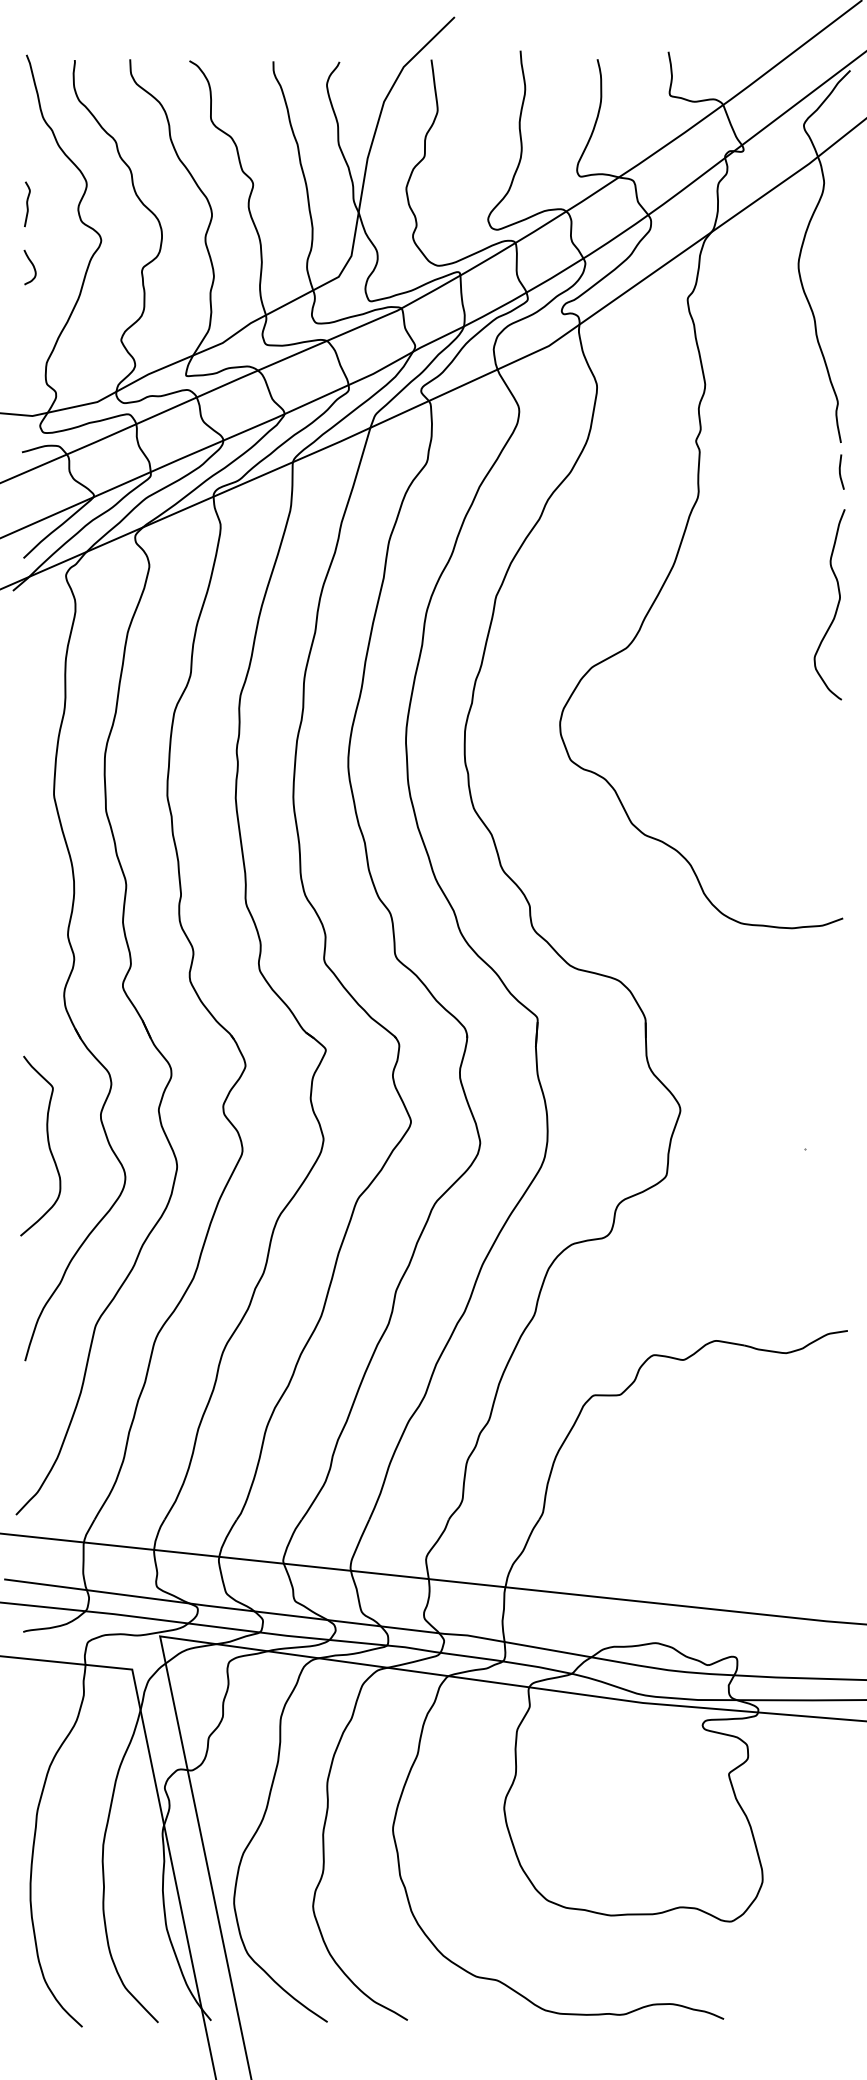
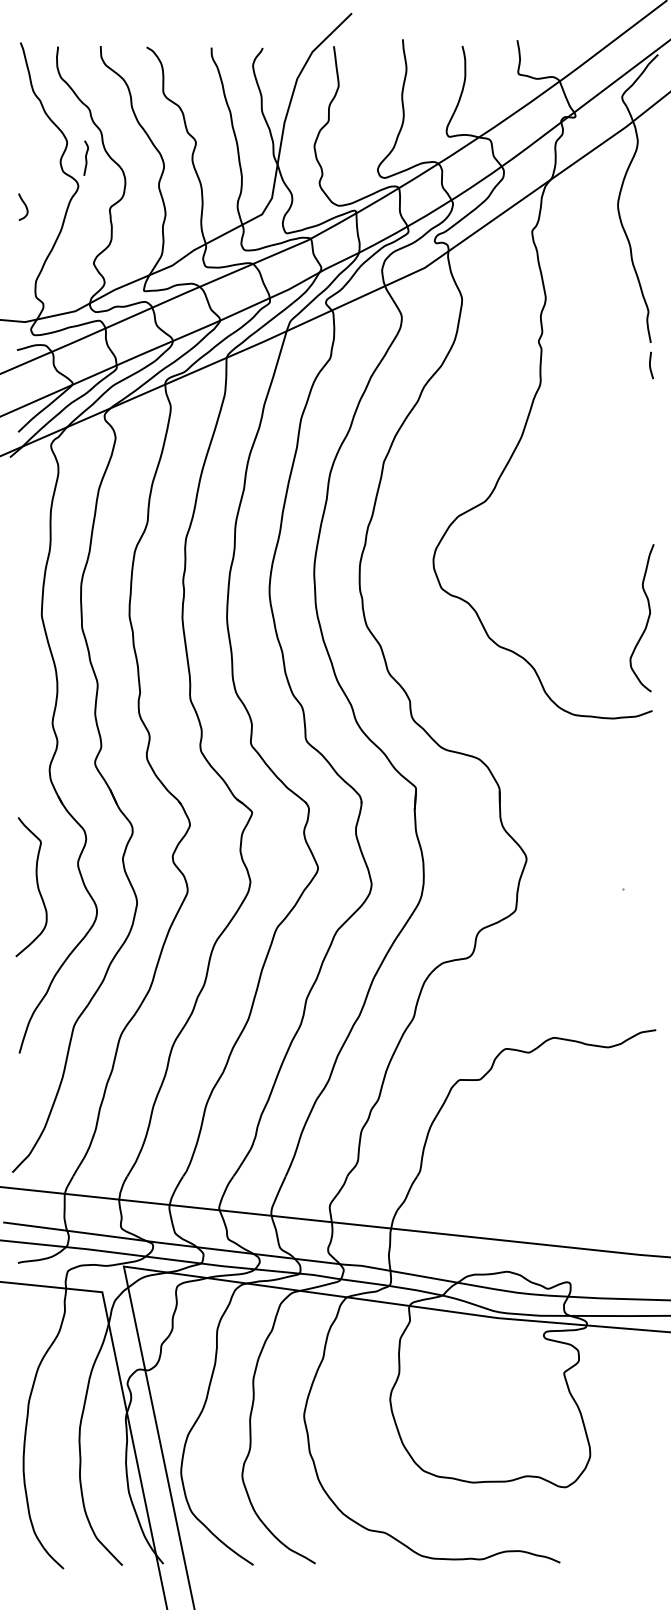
curve: (26, 203) -> (85, 157), moved
curve: (835, 609) -> (646, 621), moved

